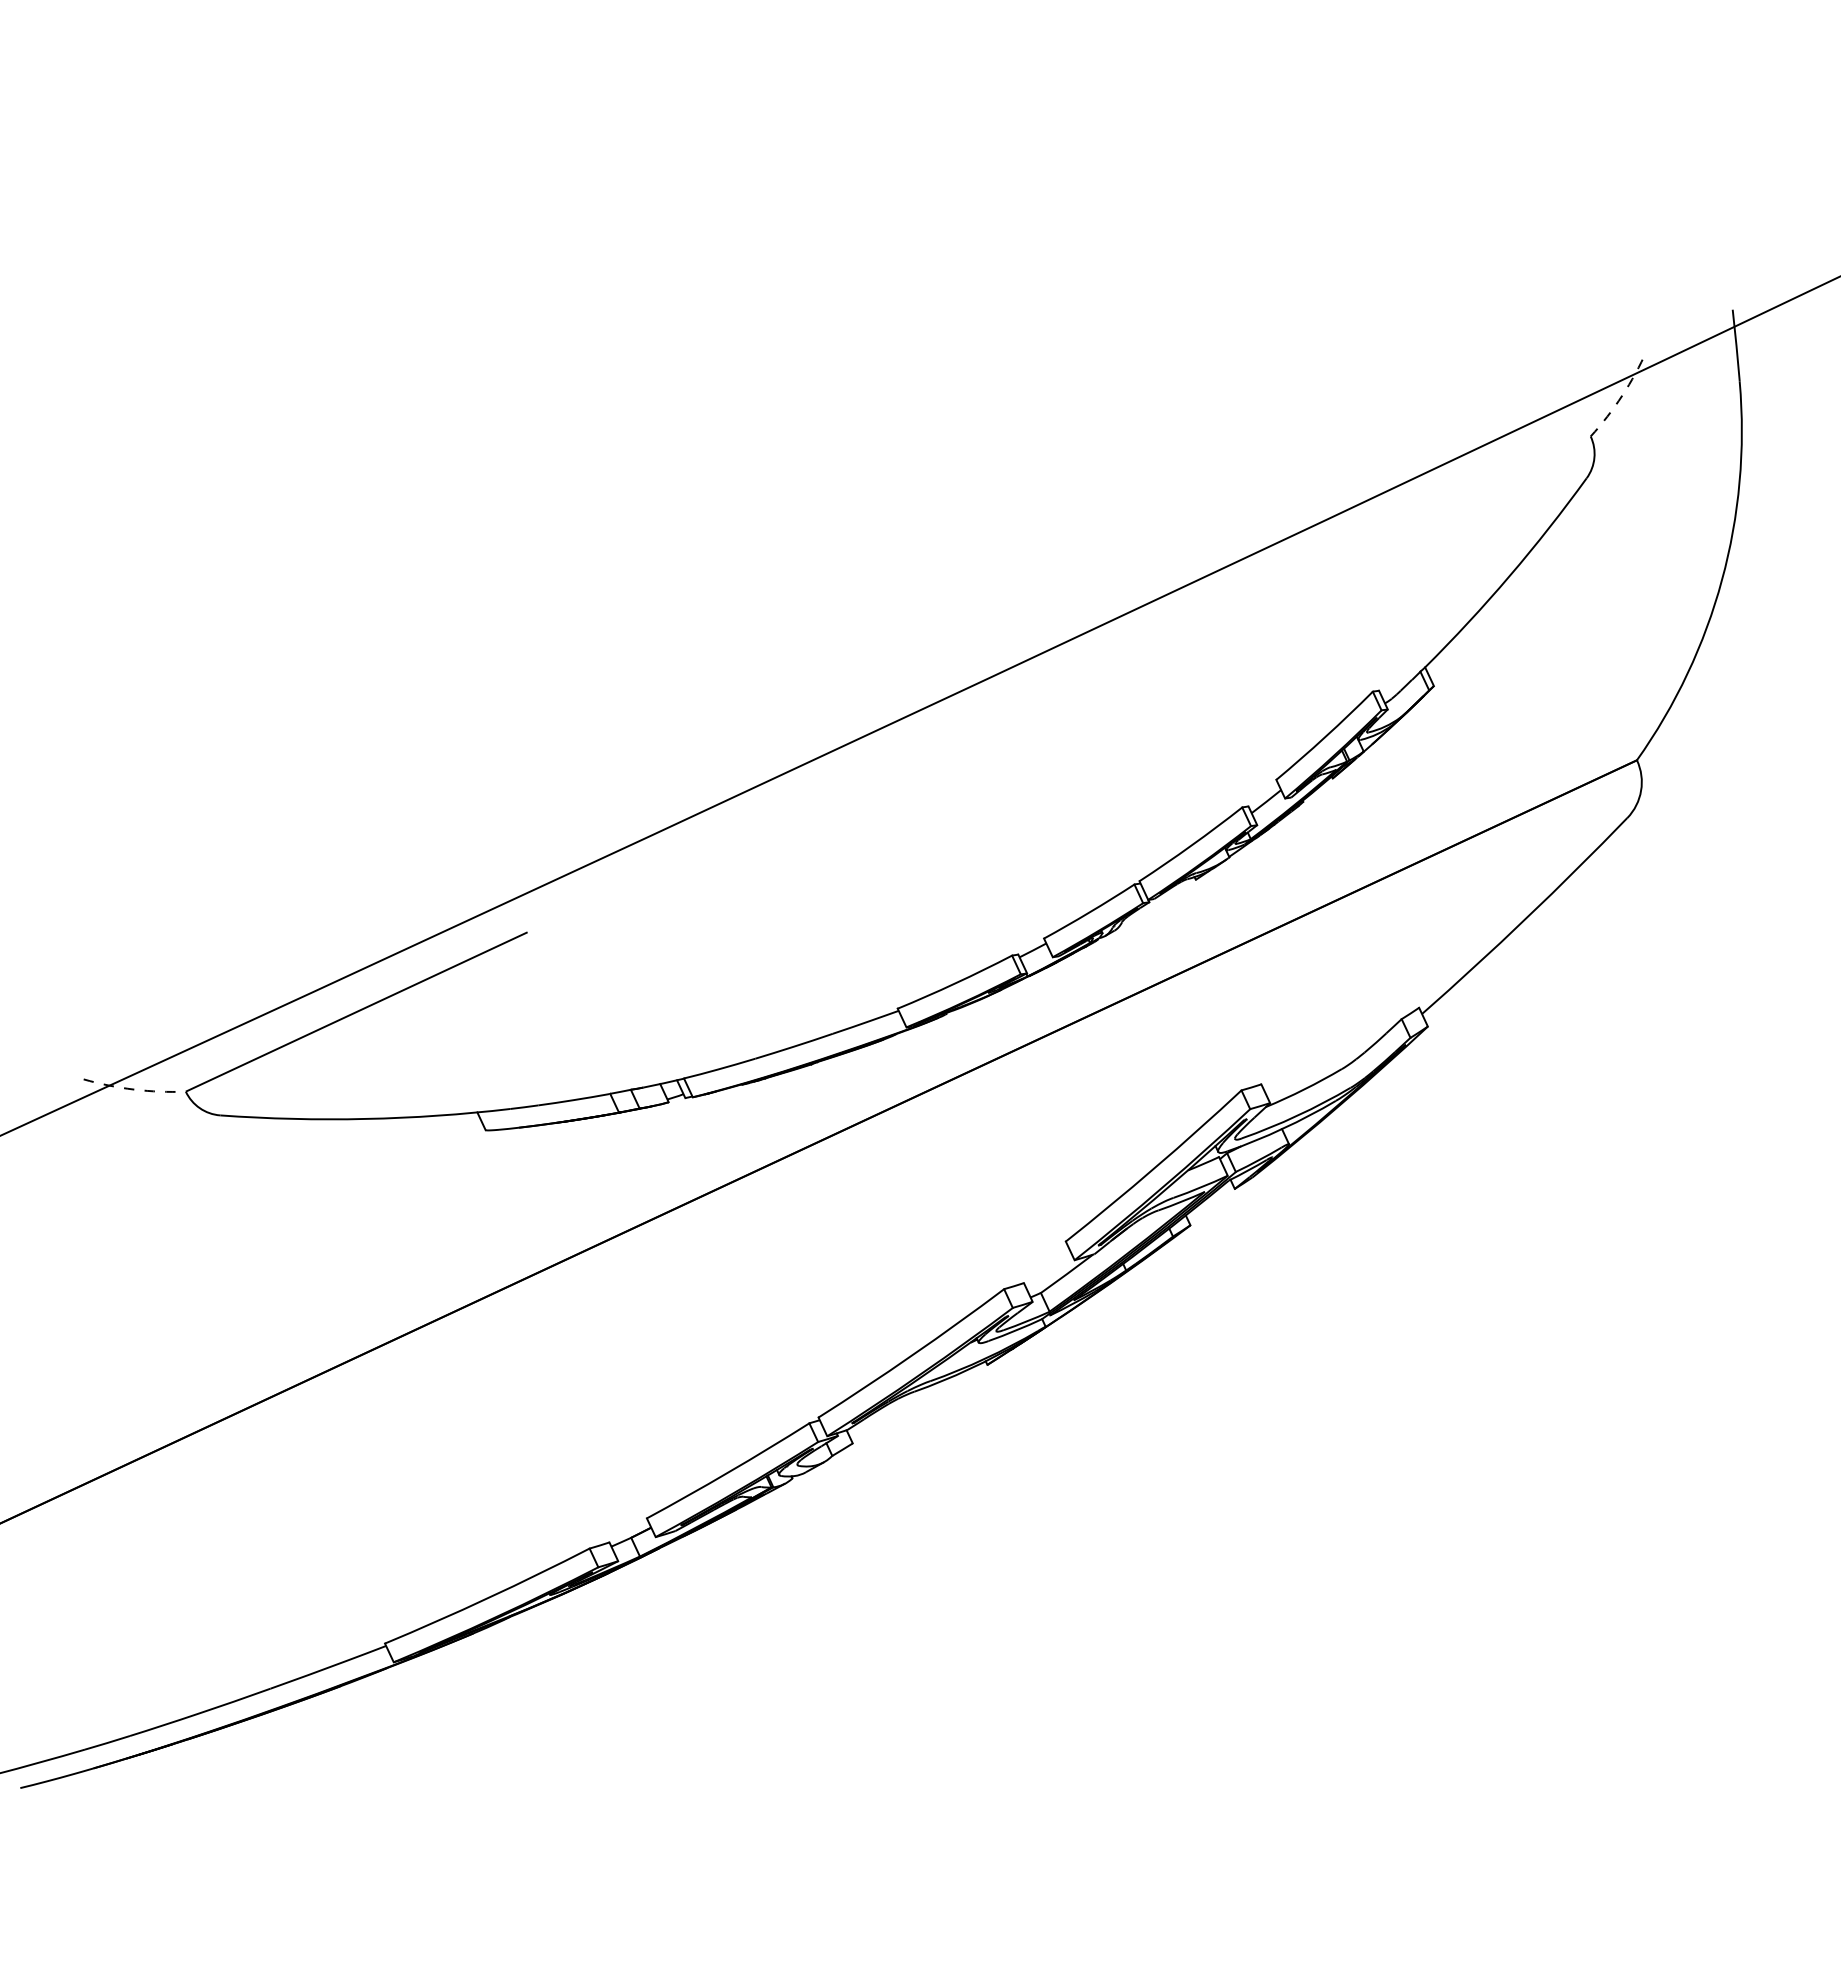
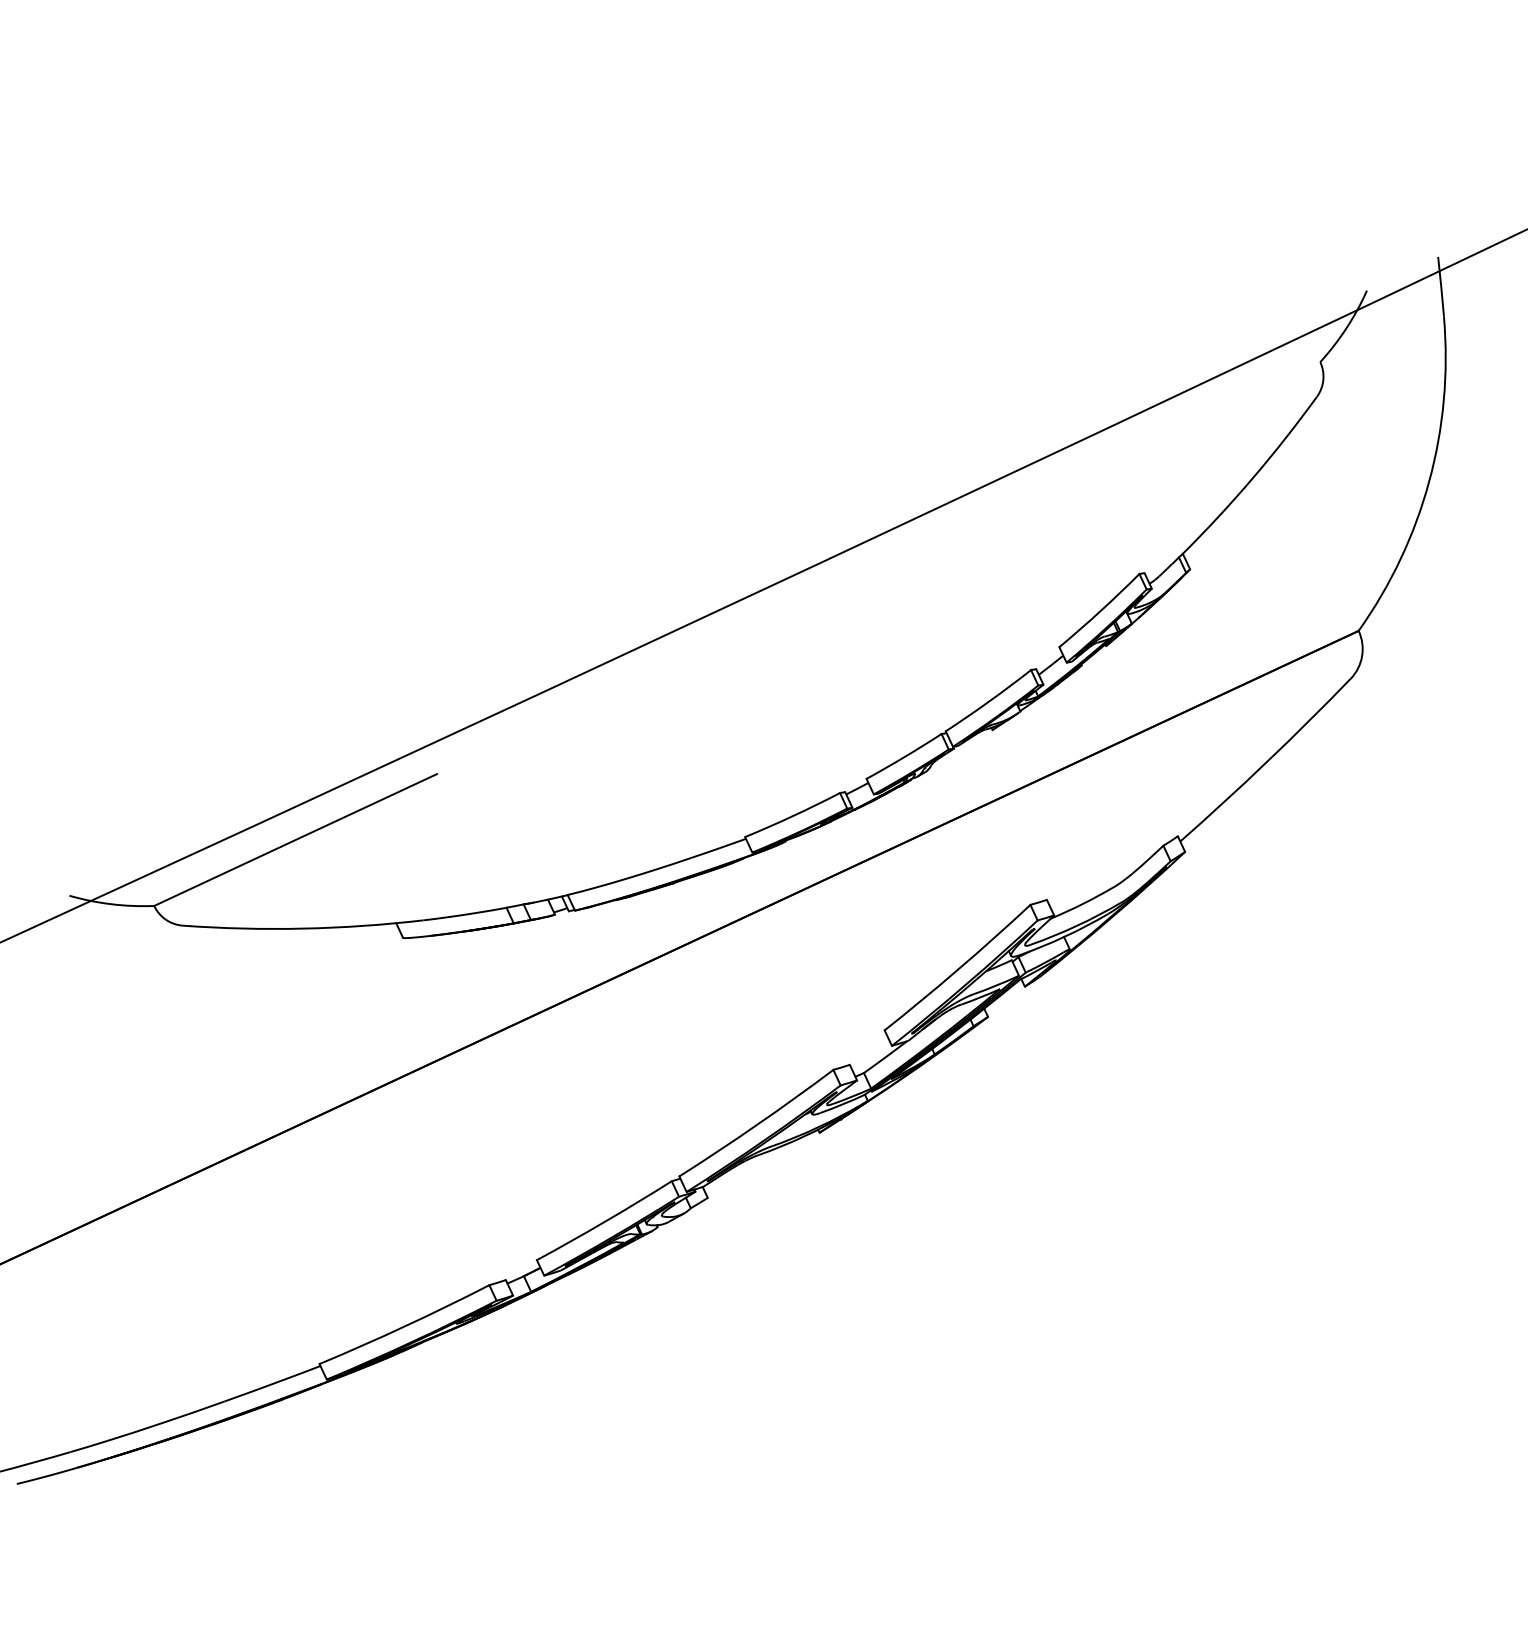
arc: (1622, 395) -> (1346, 328), dashed -> solid
arc: (134, 1089) -> (111, 904), dashed -> solid

